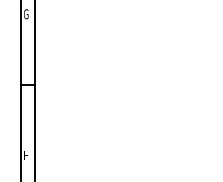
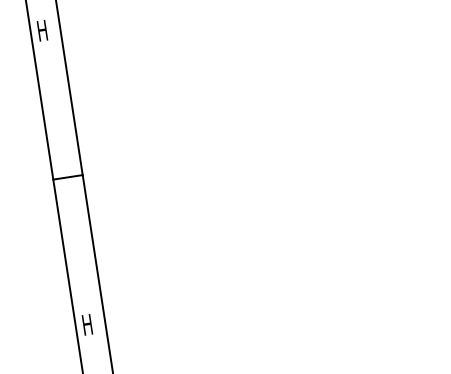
text: (26, 14) -> (43, 31), G -> H

